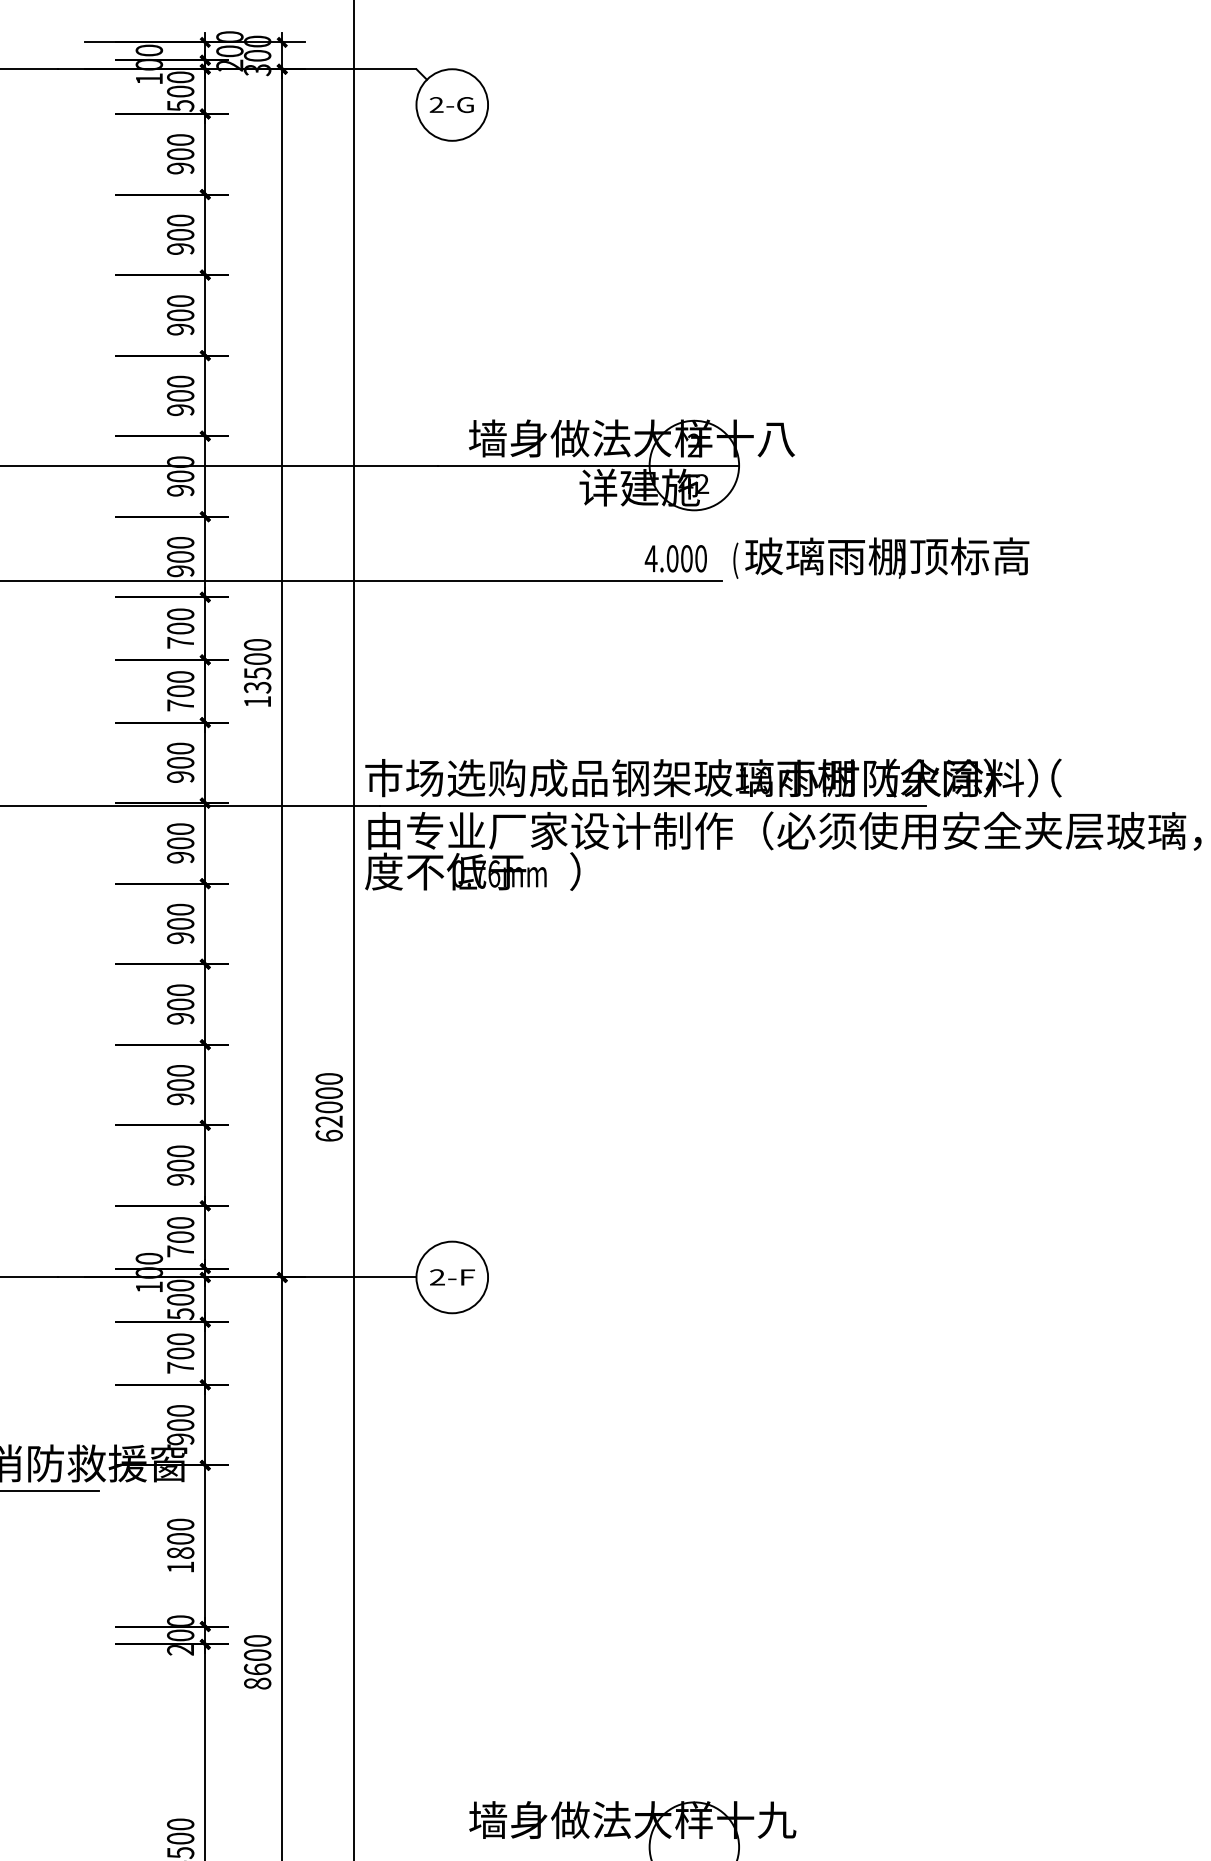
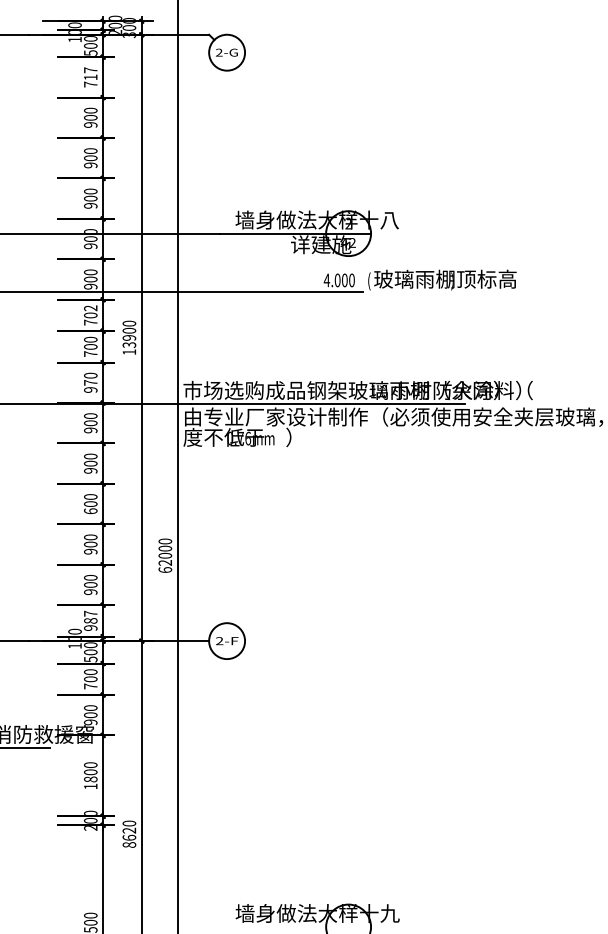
text: (180, 154) -> (90, 77), 900 -> 717
text: (180, 614) -> (90, 308), 700 -> 702
text: (257, 672) -> (129, 337), 13500 -> 13900
text: (180, 762) -> (90, 382), 900 -> 970
text: (180, 1019) -> (90, 511), 900 -> 600
text: (180, 1236) -> (90, 620), 700 -> 987
text: (257, 1654) -> (129, 830), 8600 -> 8620

